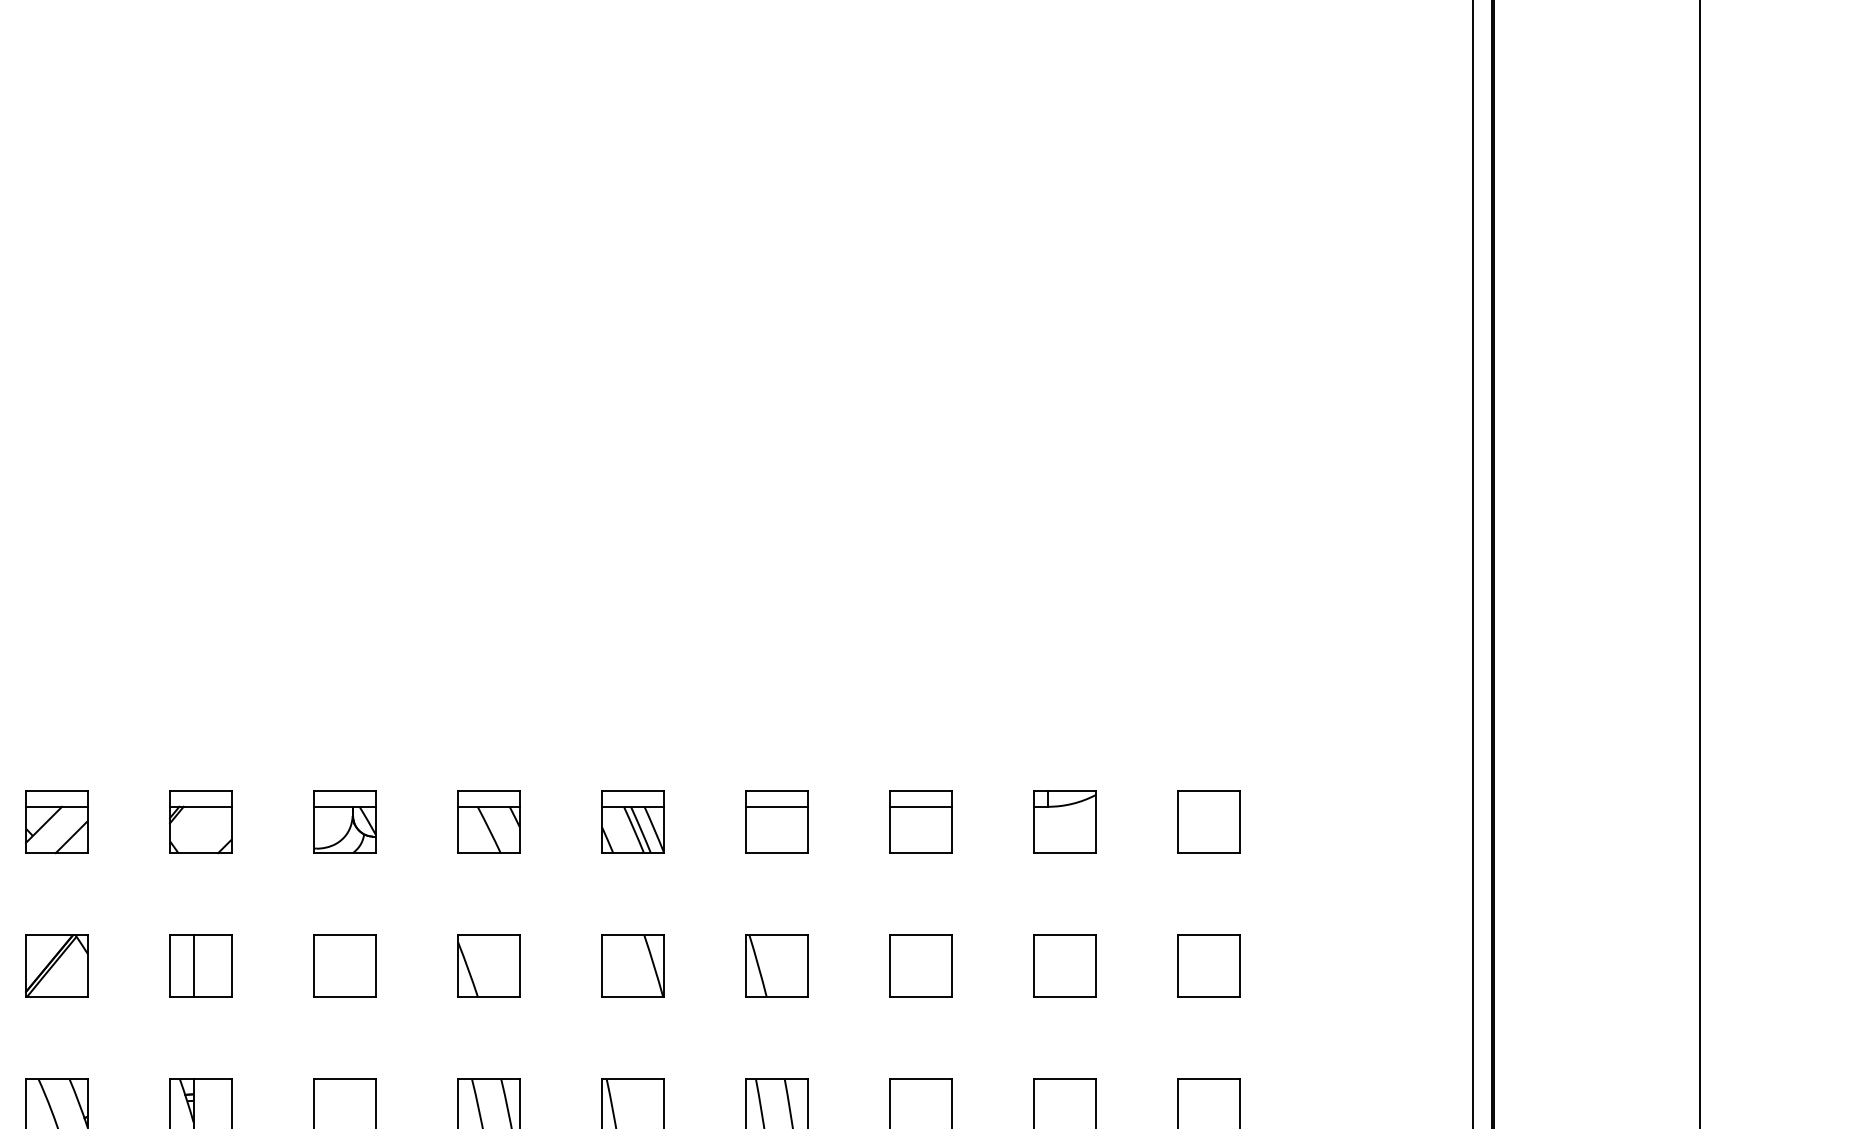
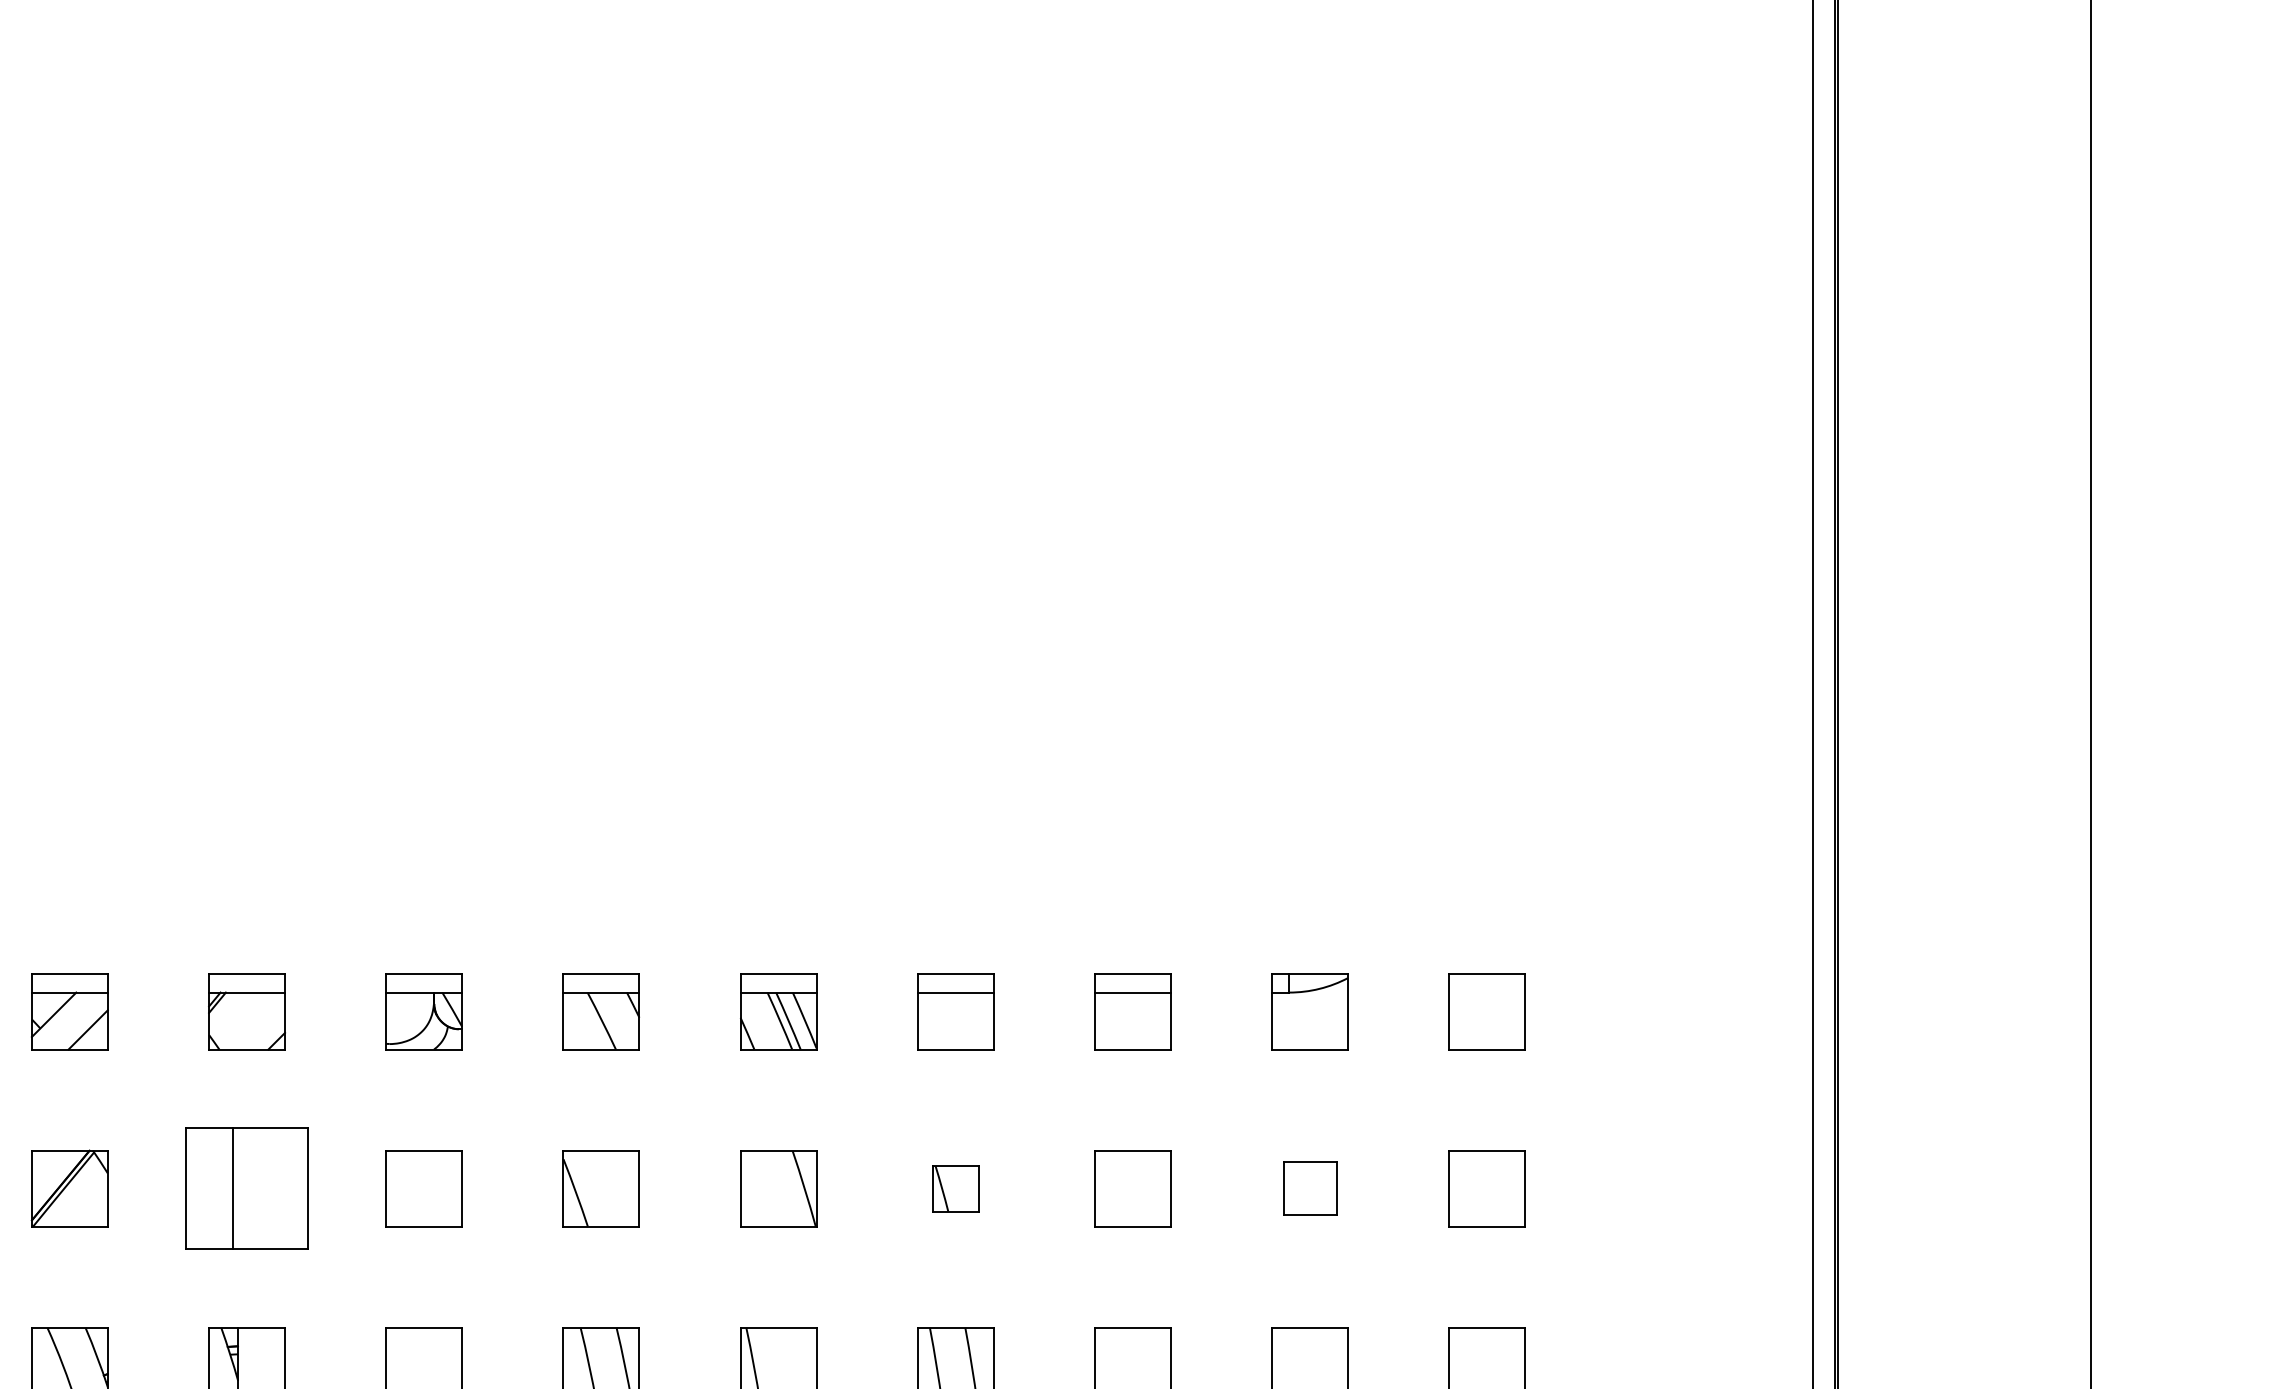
part: (200, 966) -> (246, 1188), size x1.6
part: (776, 966) -> (955, 1188), size x0.6
part: (1064, 966) -> (1309, 1188), size x0.7

